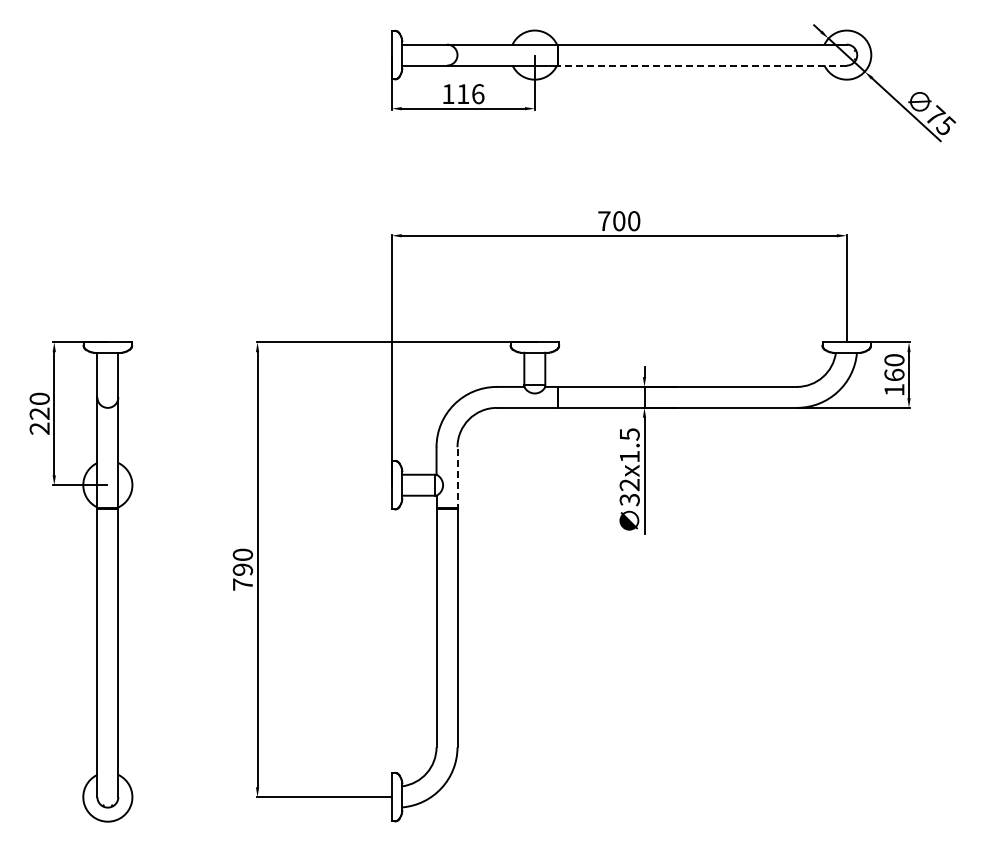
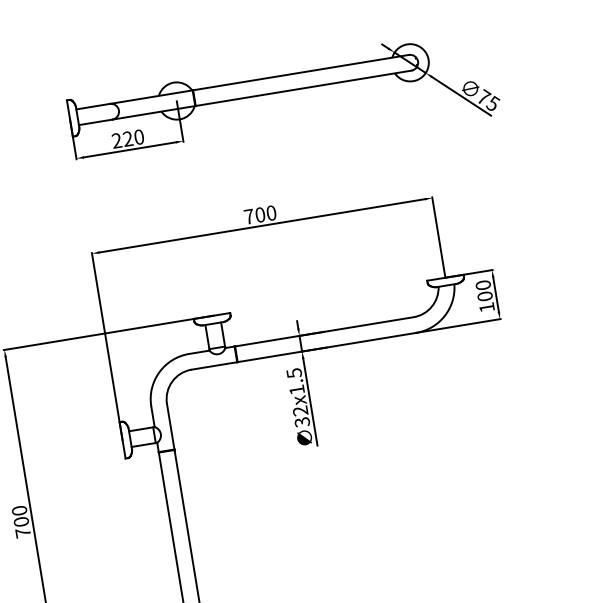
line: (702, 65) -> (303, 88), dashed -> solid
text: (463, 94) -> (128, 139), 116 -> 220
text: (894, 374) -> (485, 295), 160 -> 100
line: (457, 479) -> (170, 428), dashed -> solid
text: (242, 569) -> (21, 521), 790 -> 700

